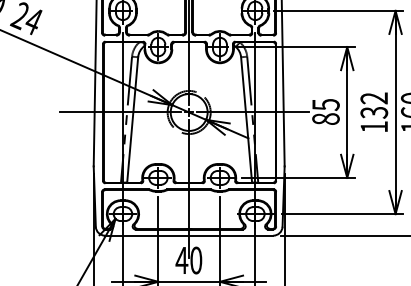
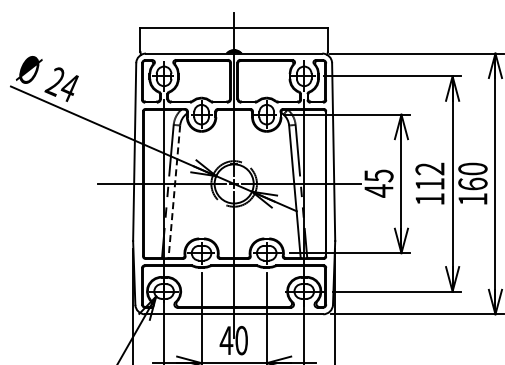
text: (373, 113) -> (429, 184), 132 -> 112
text: (325, 118) -> (378, 190), 85 -> 45
line: (132, 119) -> (174, 191), solid -> dashed

